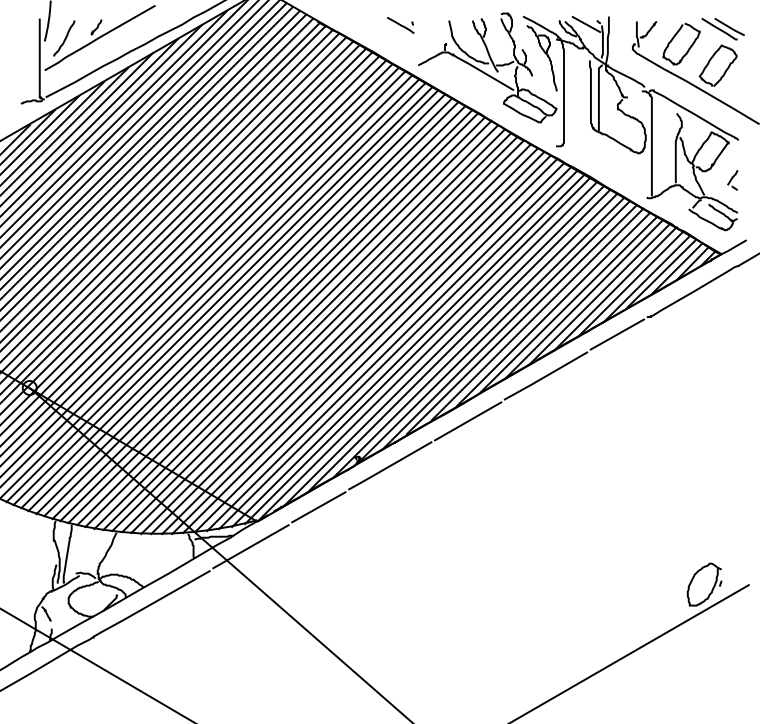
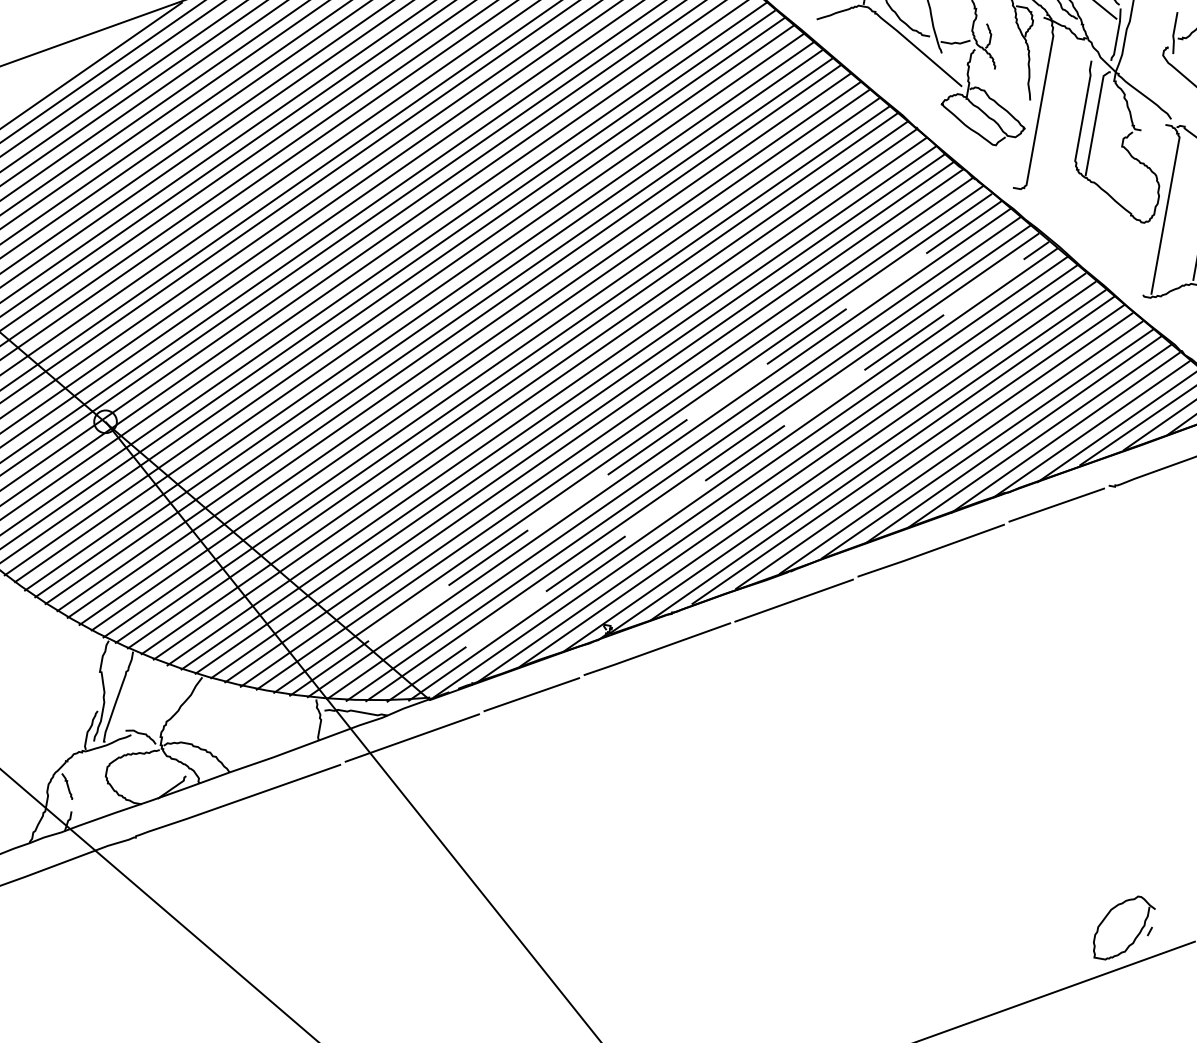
line: (361, 344) -> (646, 447), solid -> dashed
line: (408, 351) -> (719, 472), solid -> dashed

